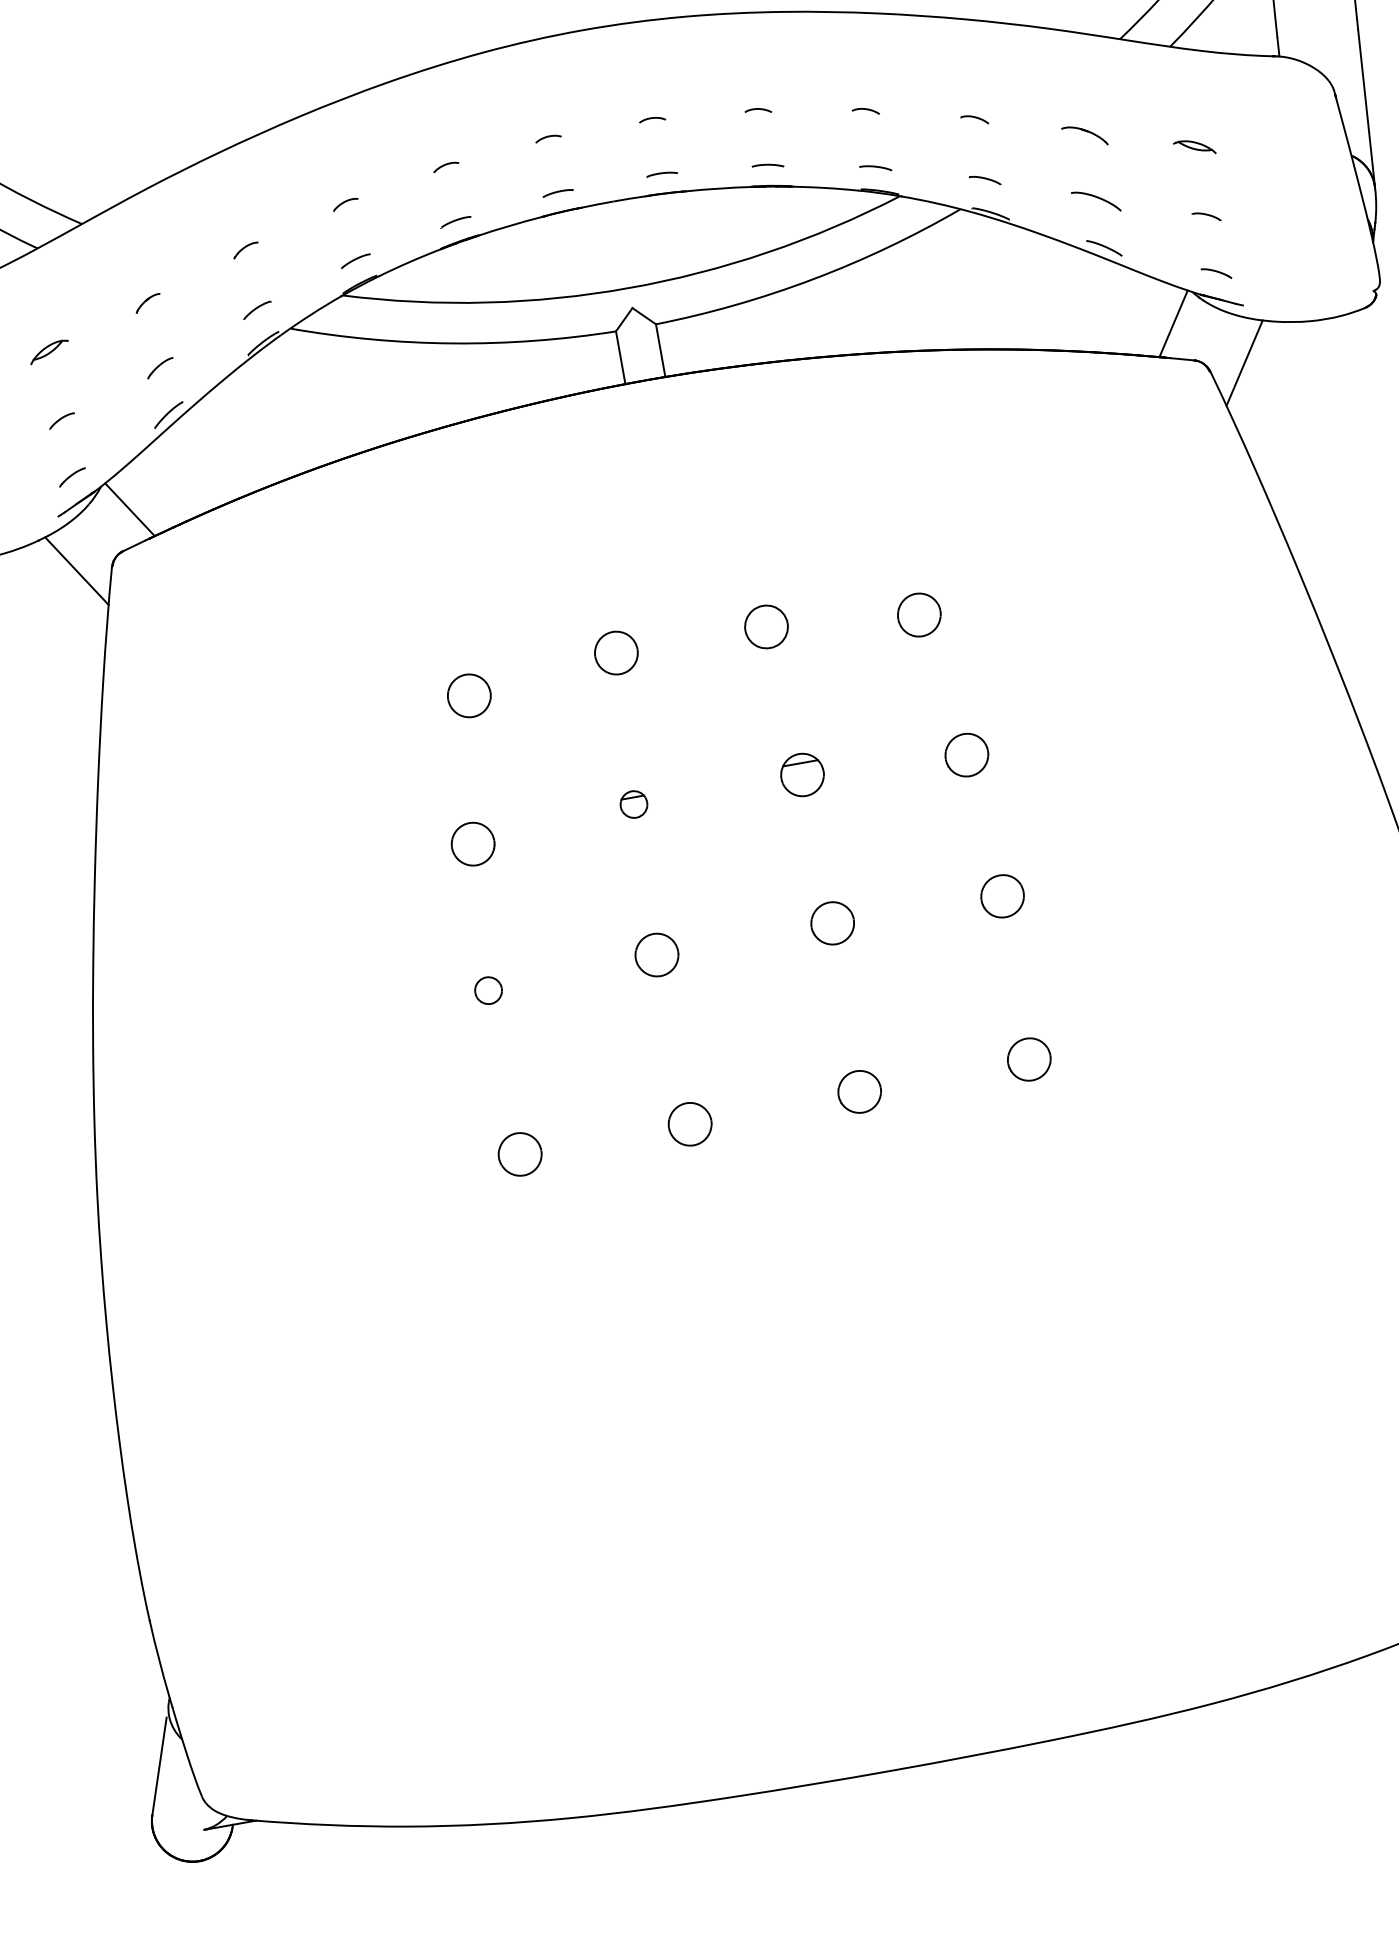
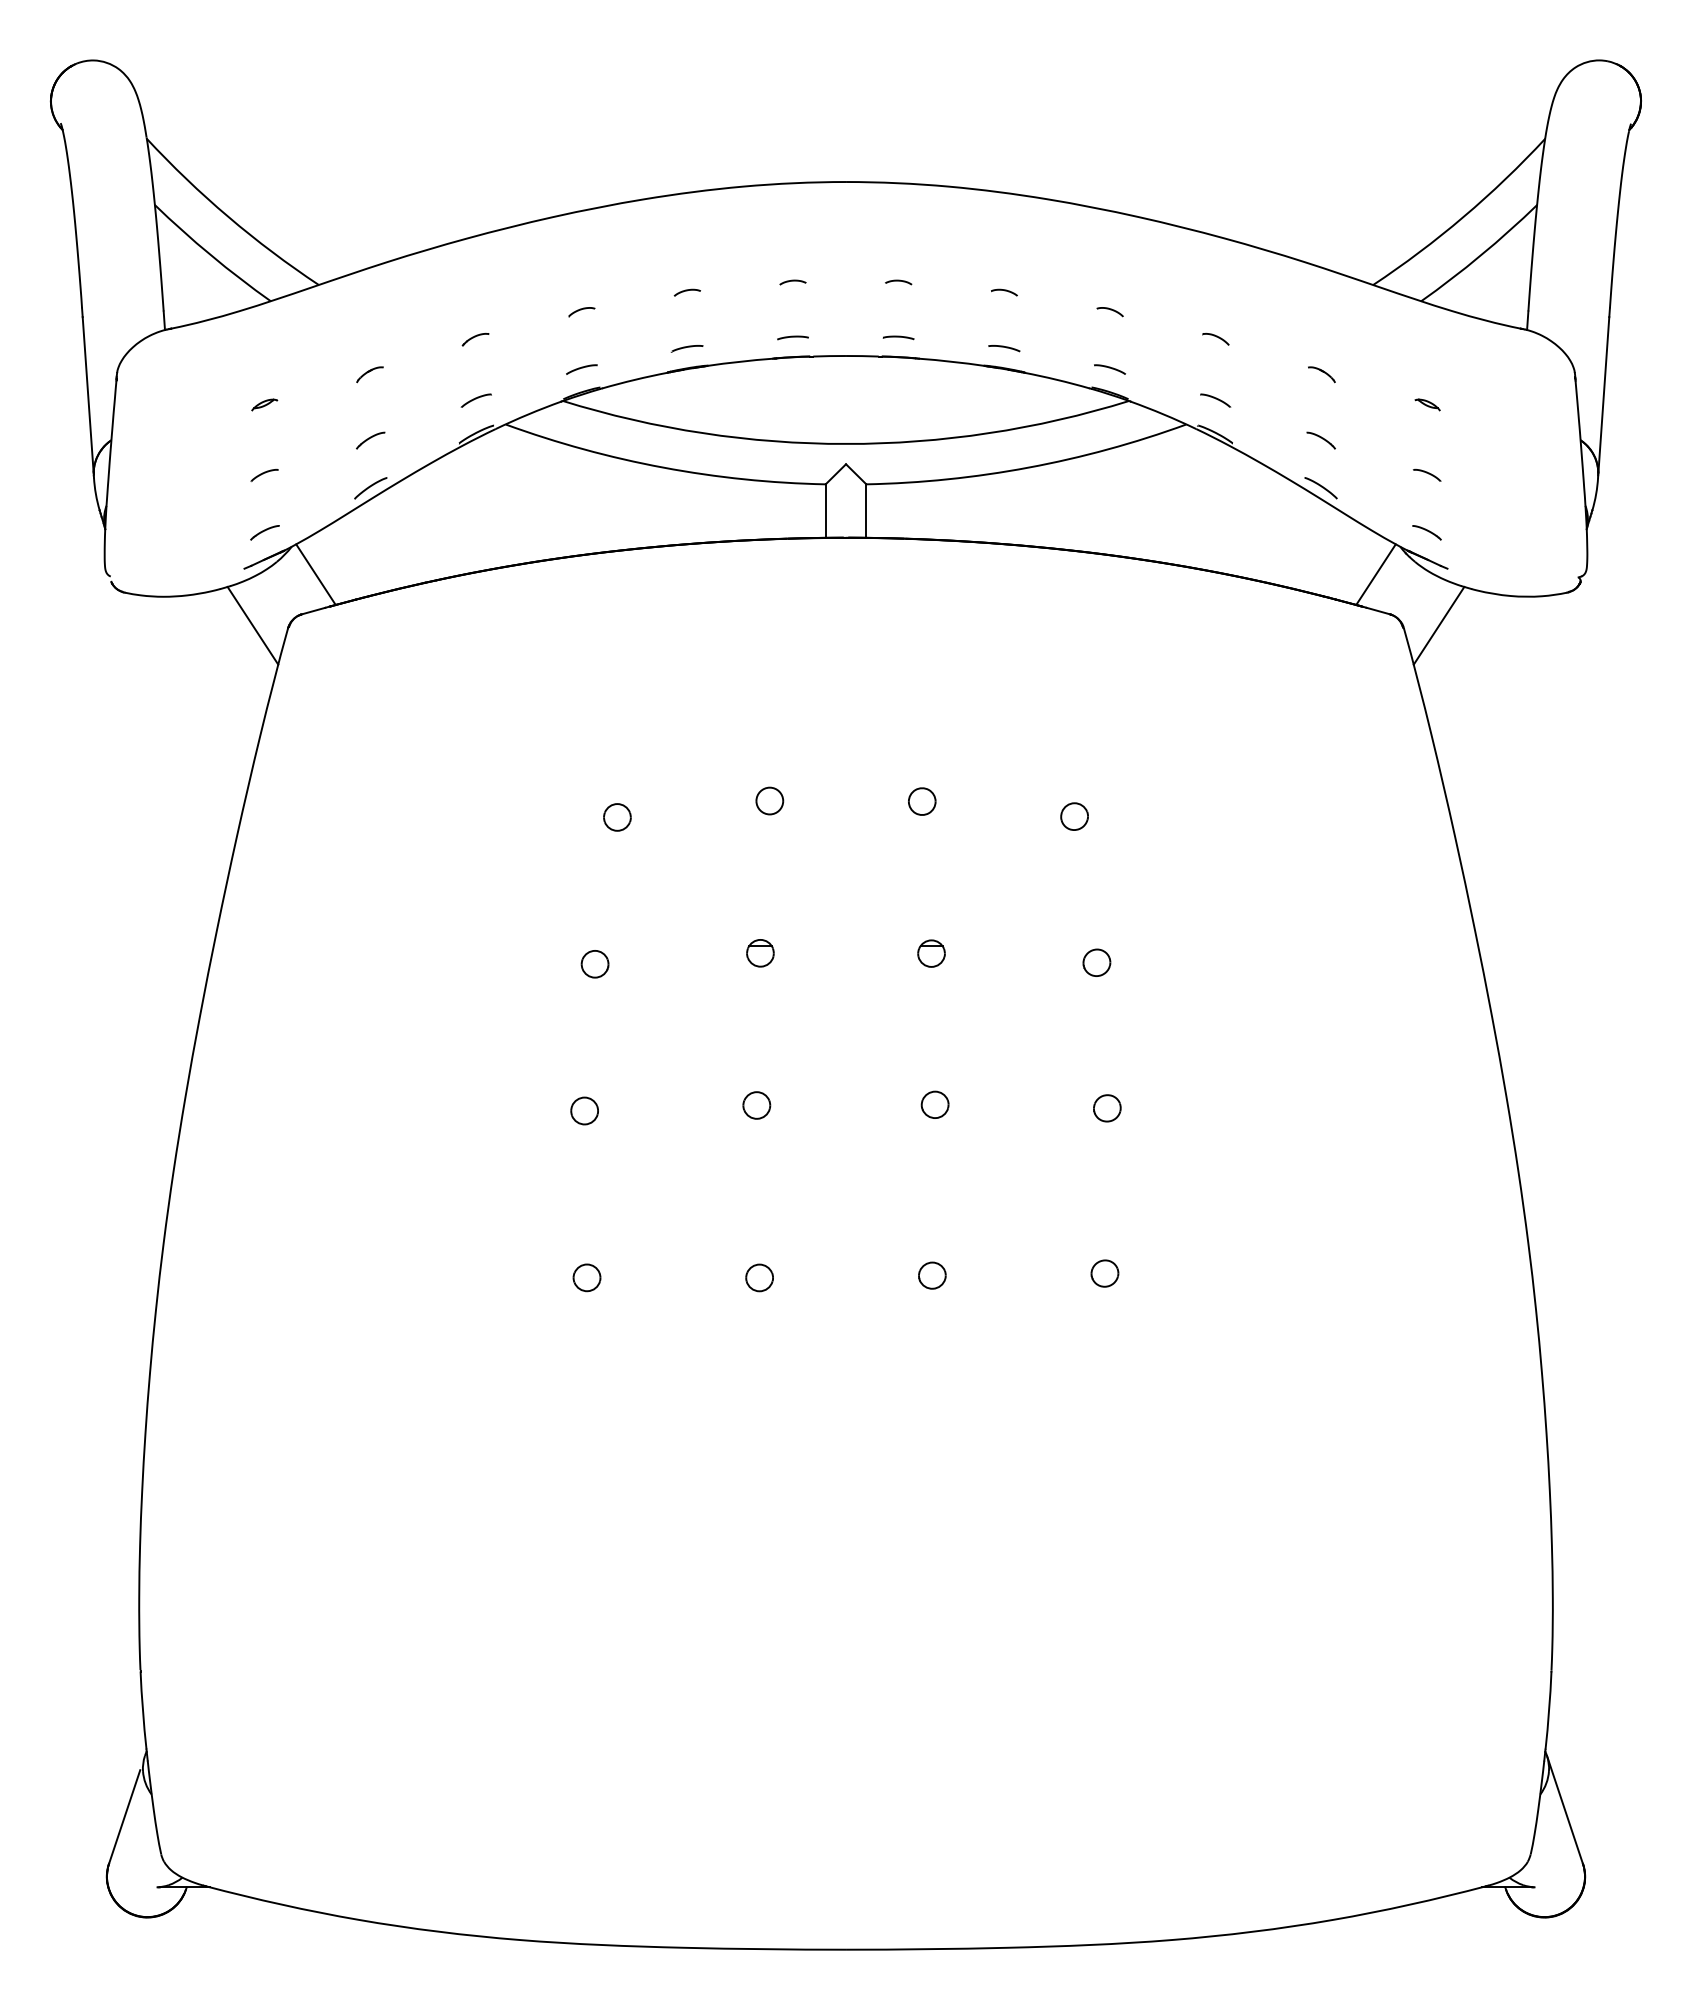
part: (1084, 136) -> (1321, 374), size x0.62
part: (1194, 147) -> (1427, 404), size x0.62
part: (1095, 201) -> (1320, 440), size x0.62
part: (49, 351) -> (264, 404), size x0.62
part: (919, 614) -> (1074, 816), size x0.62
part: (766, 626) -> (922, 801), size x0.62
part: (616, 652) -> (769, 800), size x0.62
part: (469, 695) -> (617, 817), size x0.62
part: (966, 754) -> (1096, 962), size x0.62
part: (802, 774) -> (931, 953), size x0.62
part: (472, 844) -> (594, 964), size x0.62
part: (1002, 896) -> (1107, 1108), size x0.62
part: (831, 922) -> (934, 1104), size x0.62
part: (656, 955) -> (756, 1105), size x0.62
part: (1028, 1059) -> (1104, 1273), size x0.62
part: (859, 1091) -> (932, 1275), size x0.62
part: (689, 1123) -> (759, 1277), size x0.62
part: (519, 1154) -> (586, 1277), size x0.62

